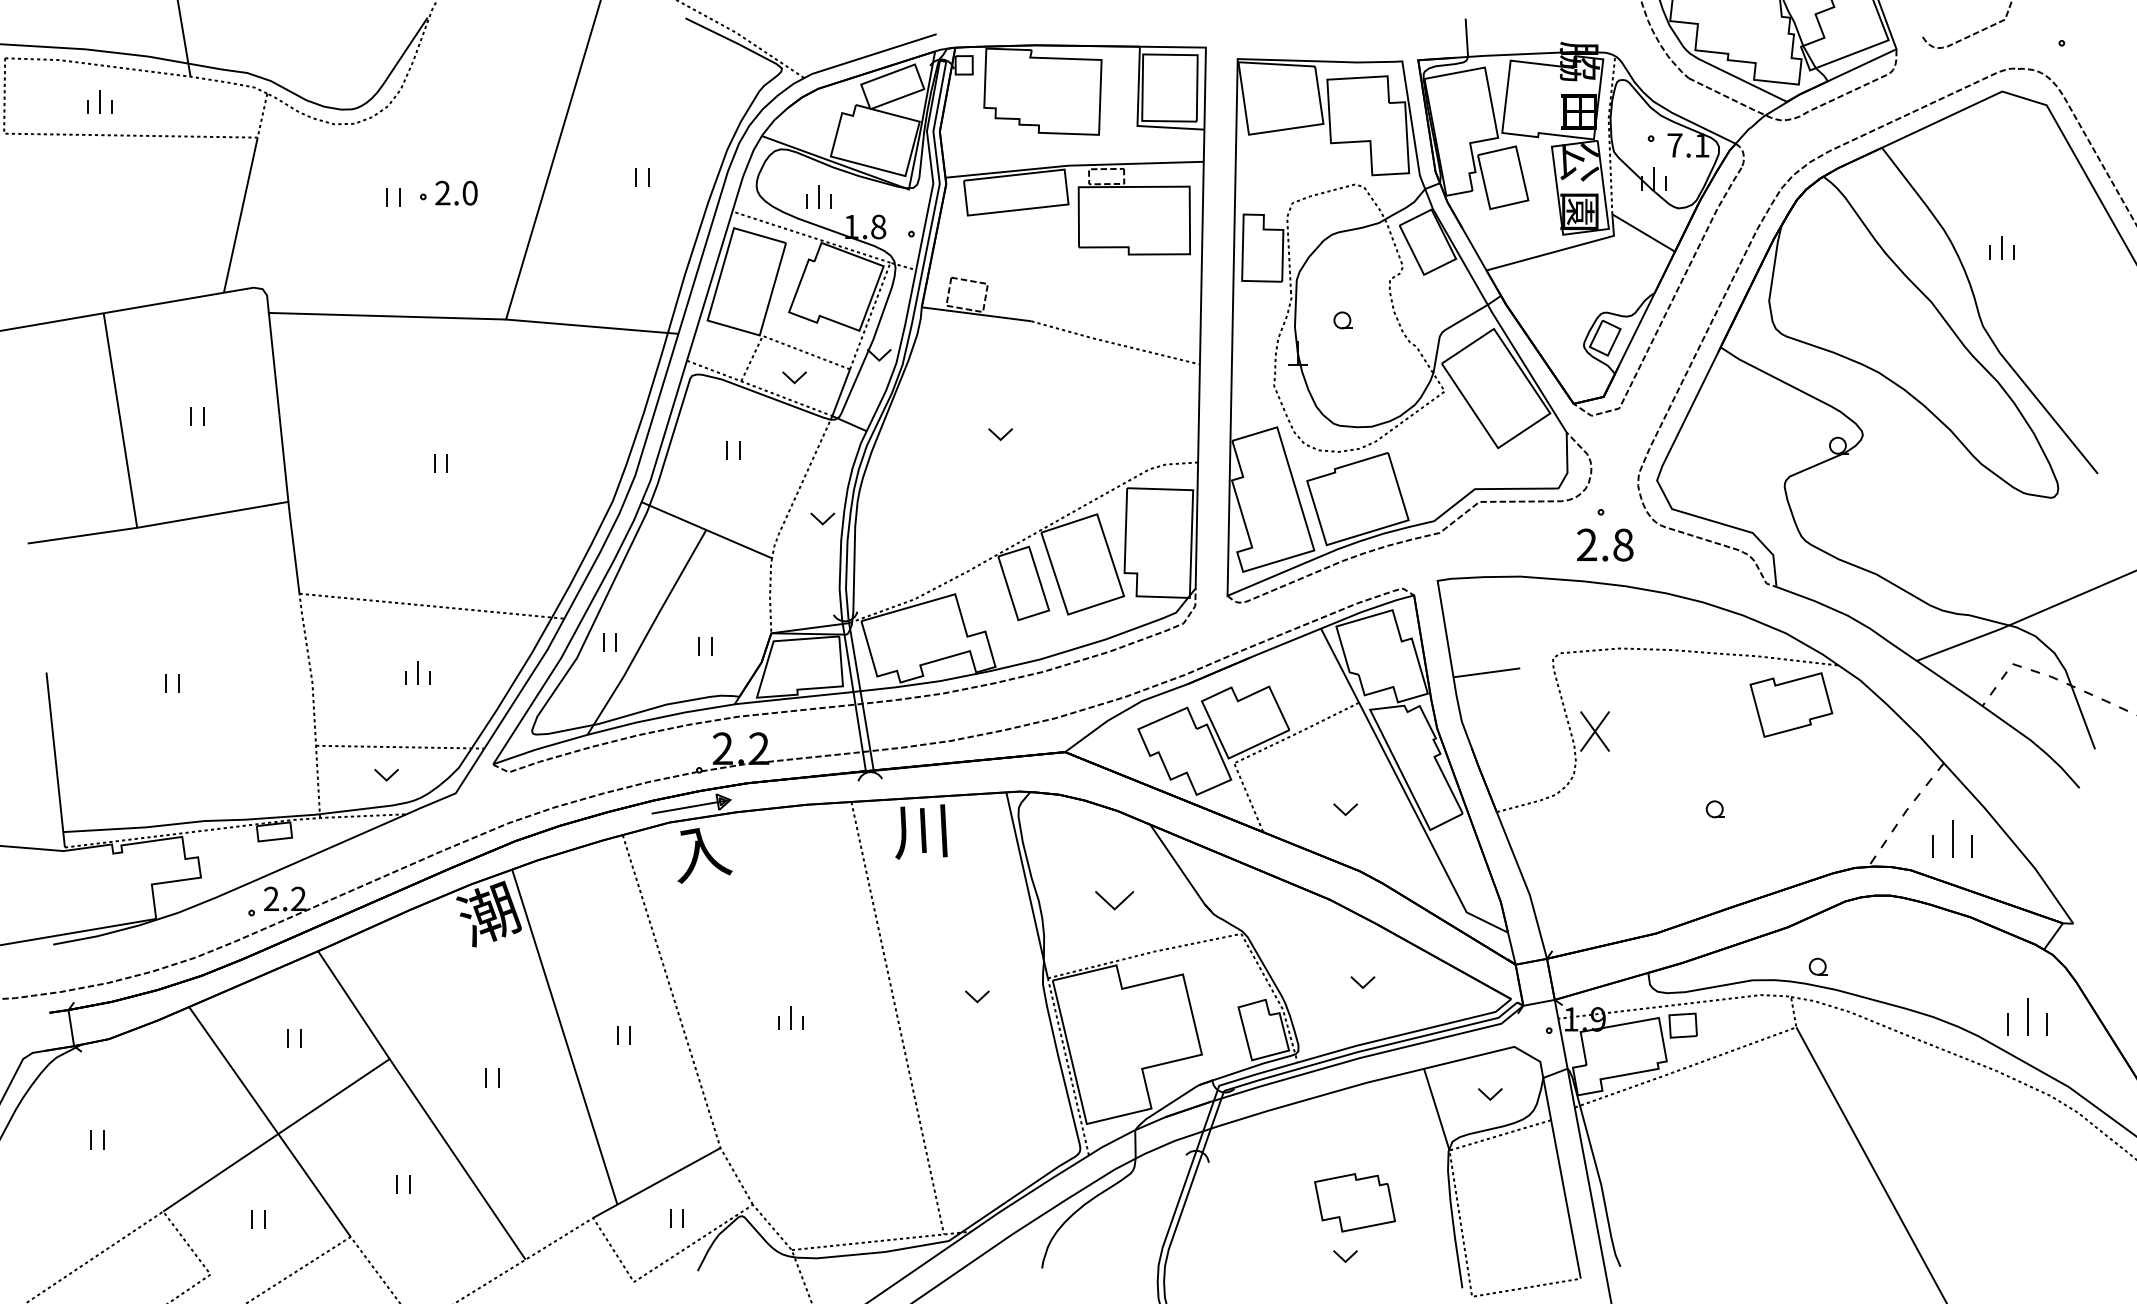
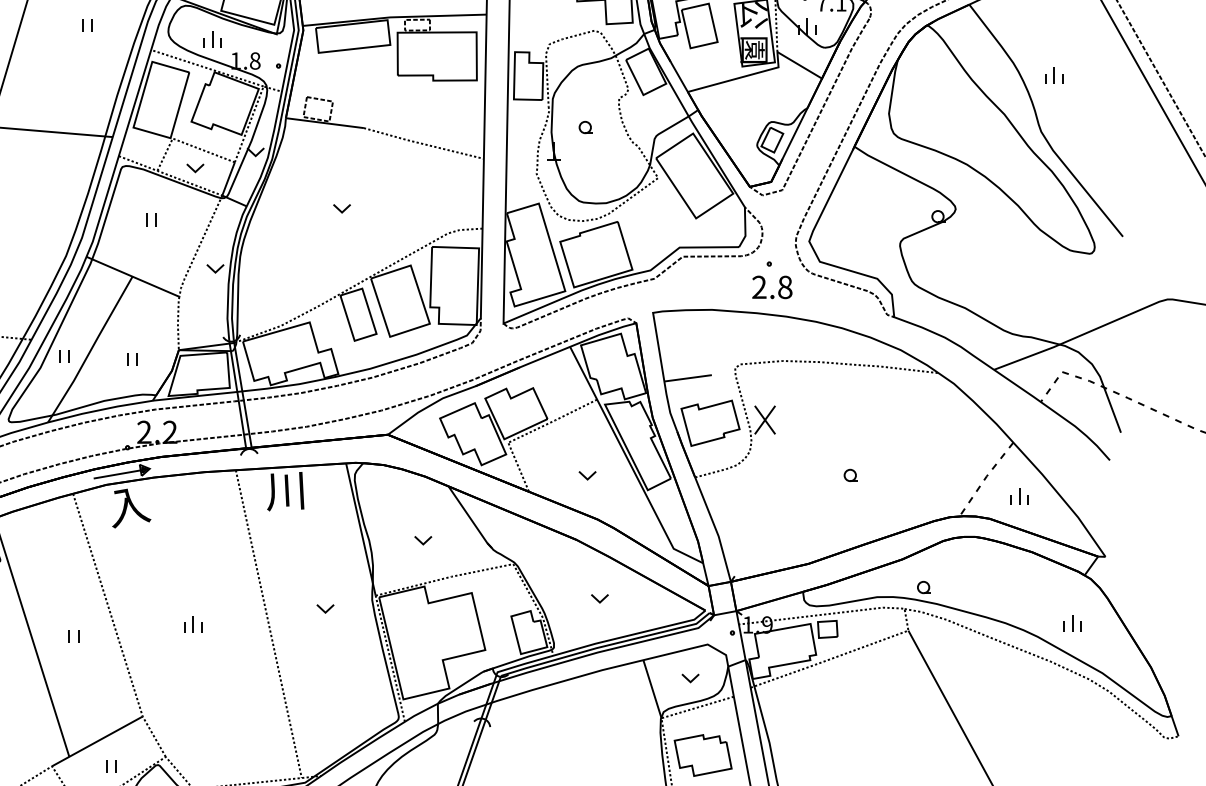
part: (1791, 704) -> (710, 422), moved
part: (1952, 838) -> (1019, 496), size x0.62
part: (1114, 900) -> (423, 540), size x0.62
part: (2026, 1016) -> (1072, 622), size x0.62
part: (1354, 1202) -> (702, 755), moved

